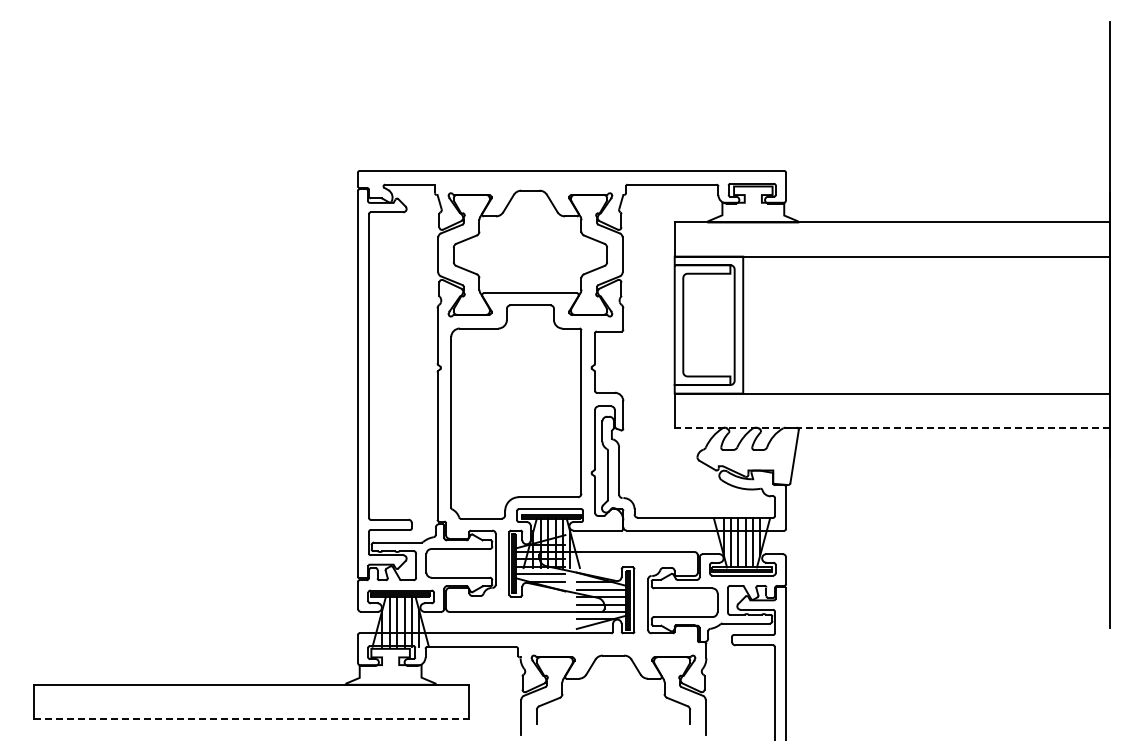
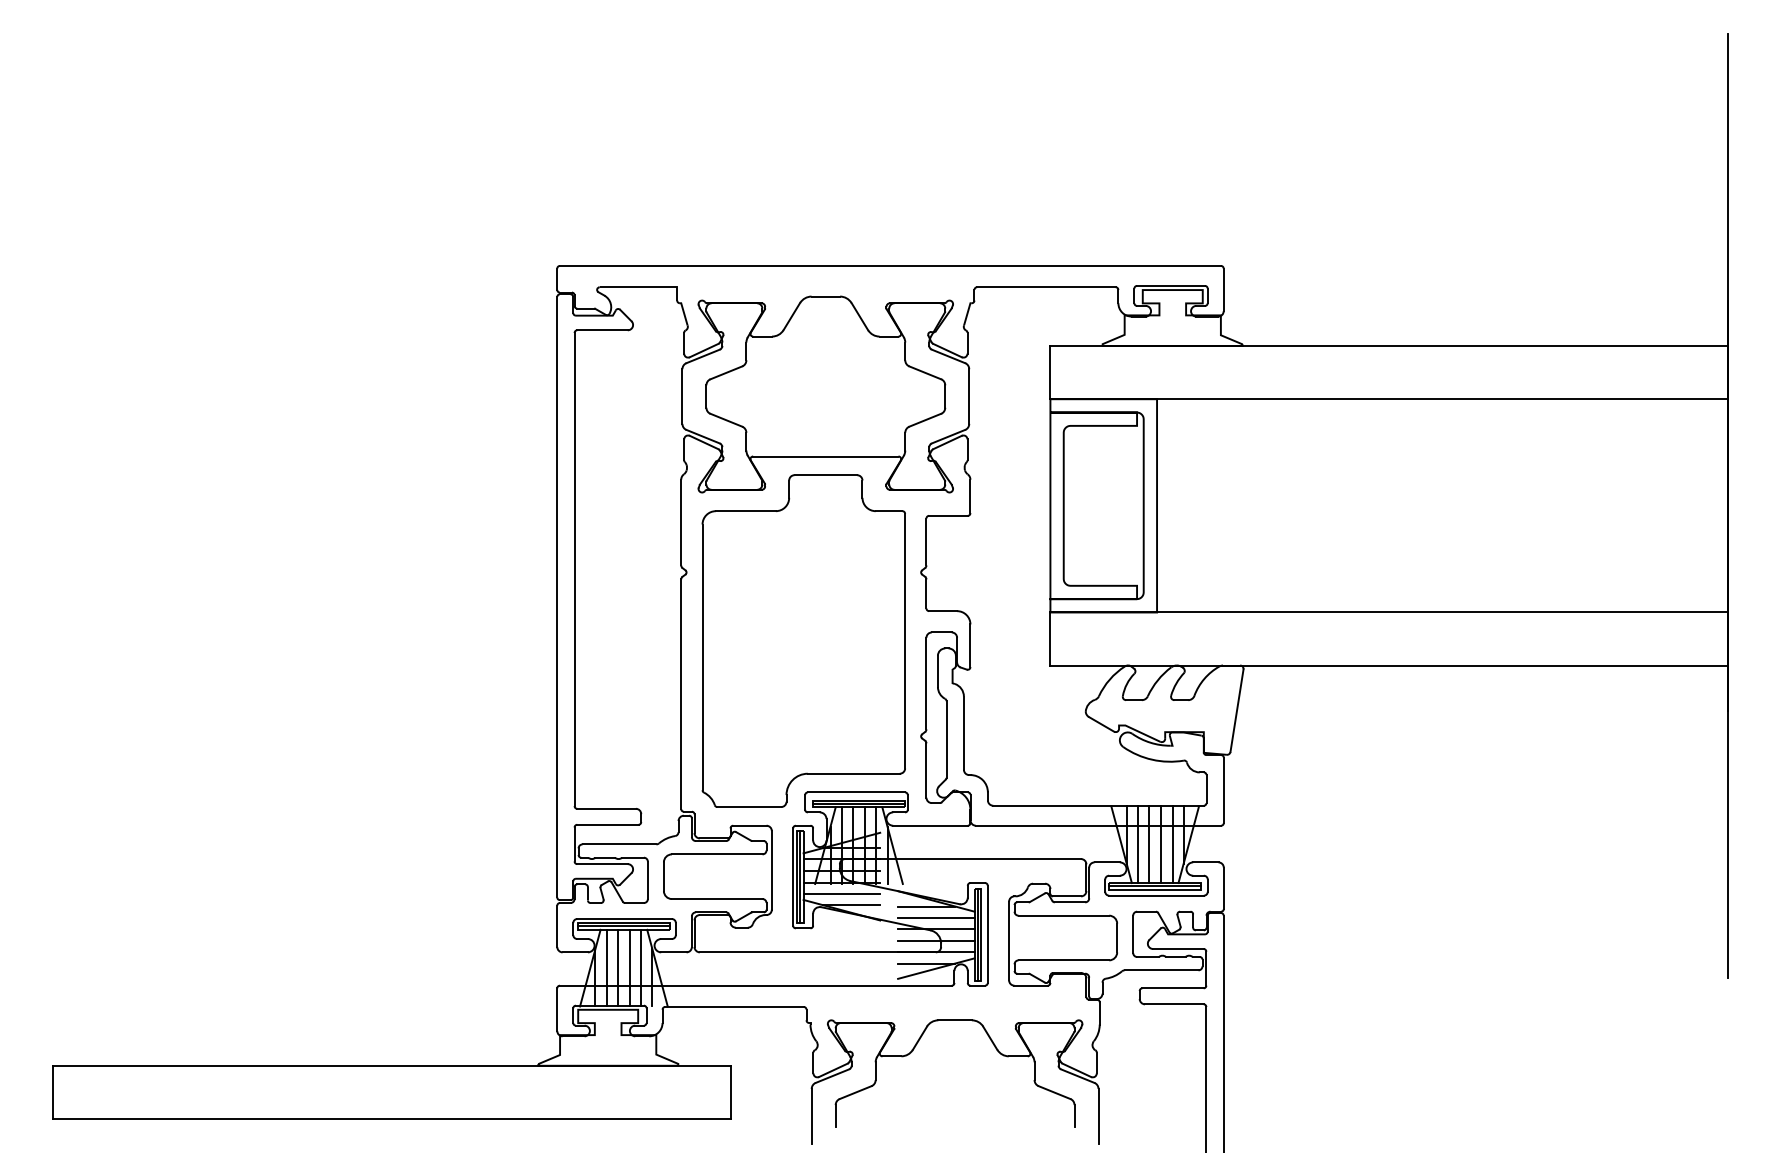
line: (891, 427) -> (1387, 665), dashed -> solid
line: (252, 718) -> (393, 1118), dashed -> solid

